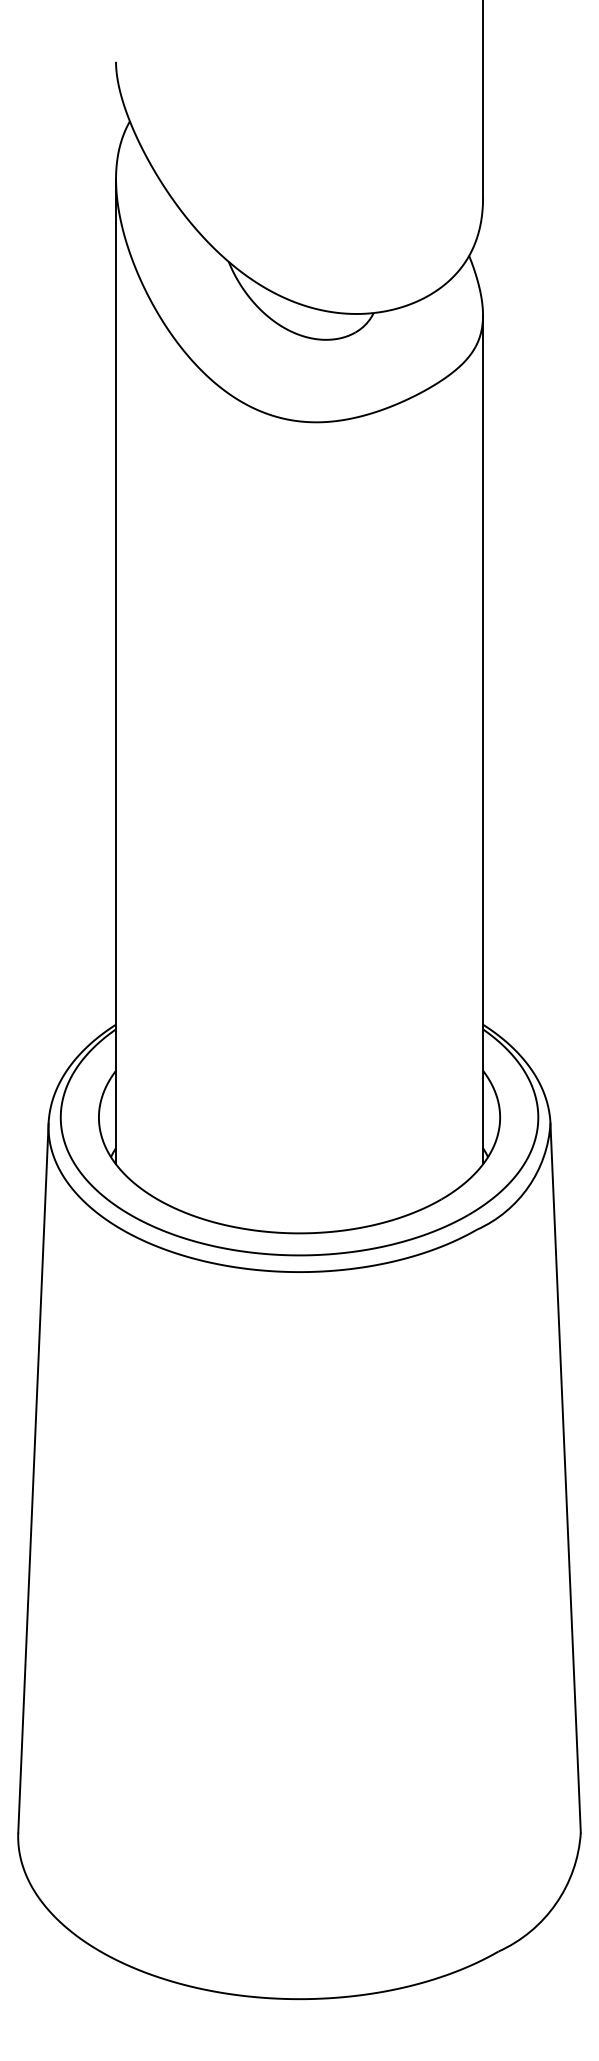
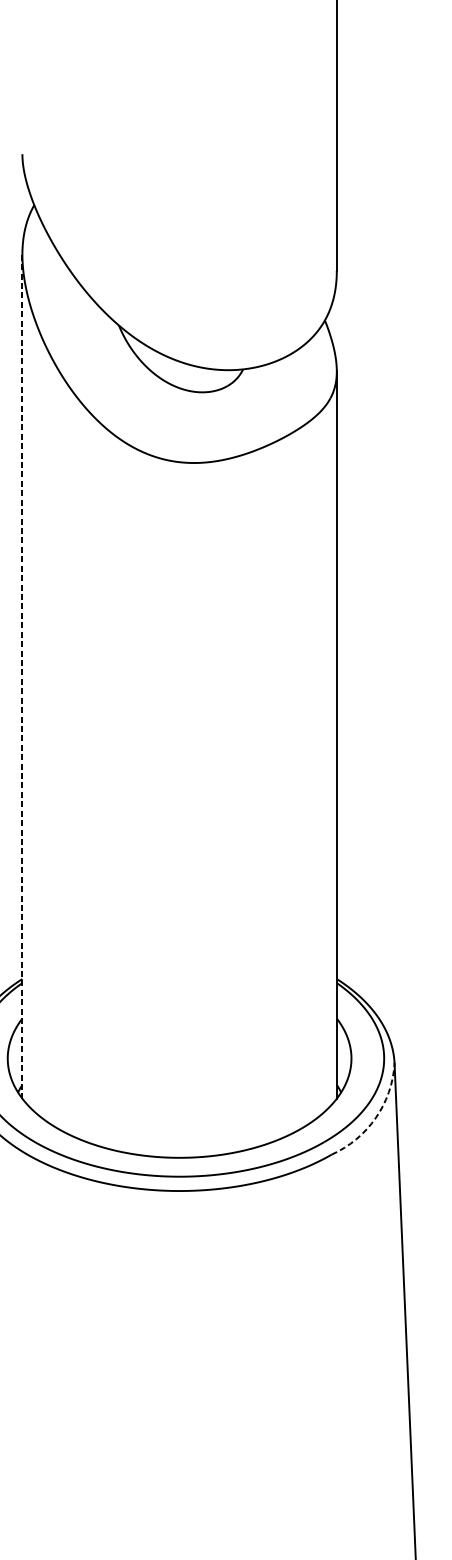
line: (116, 671) -> (22, 676), solid -> dashed
arc: (528, 1186) -> (375, 1117), solid -> dashed

